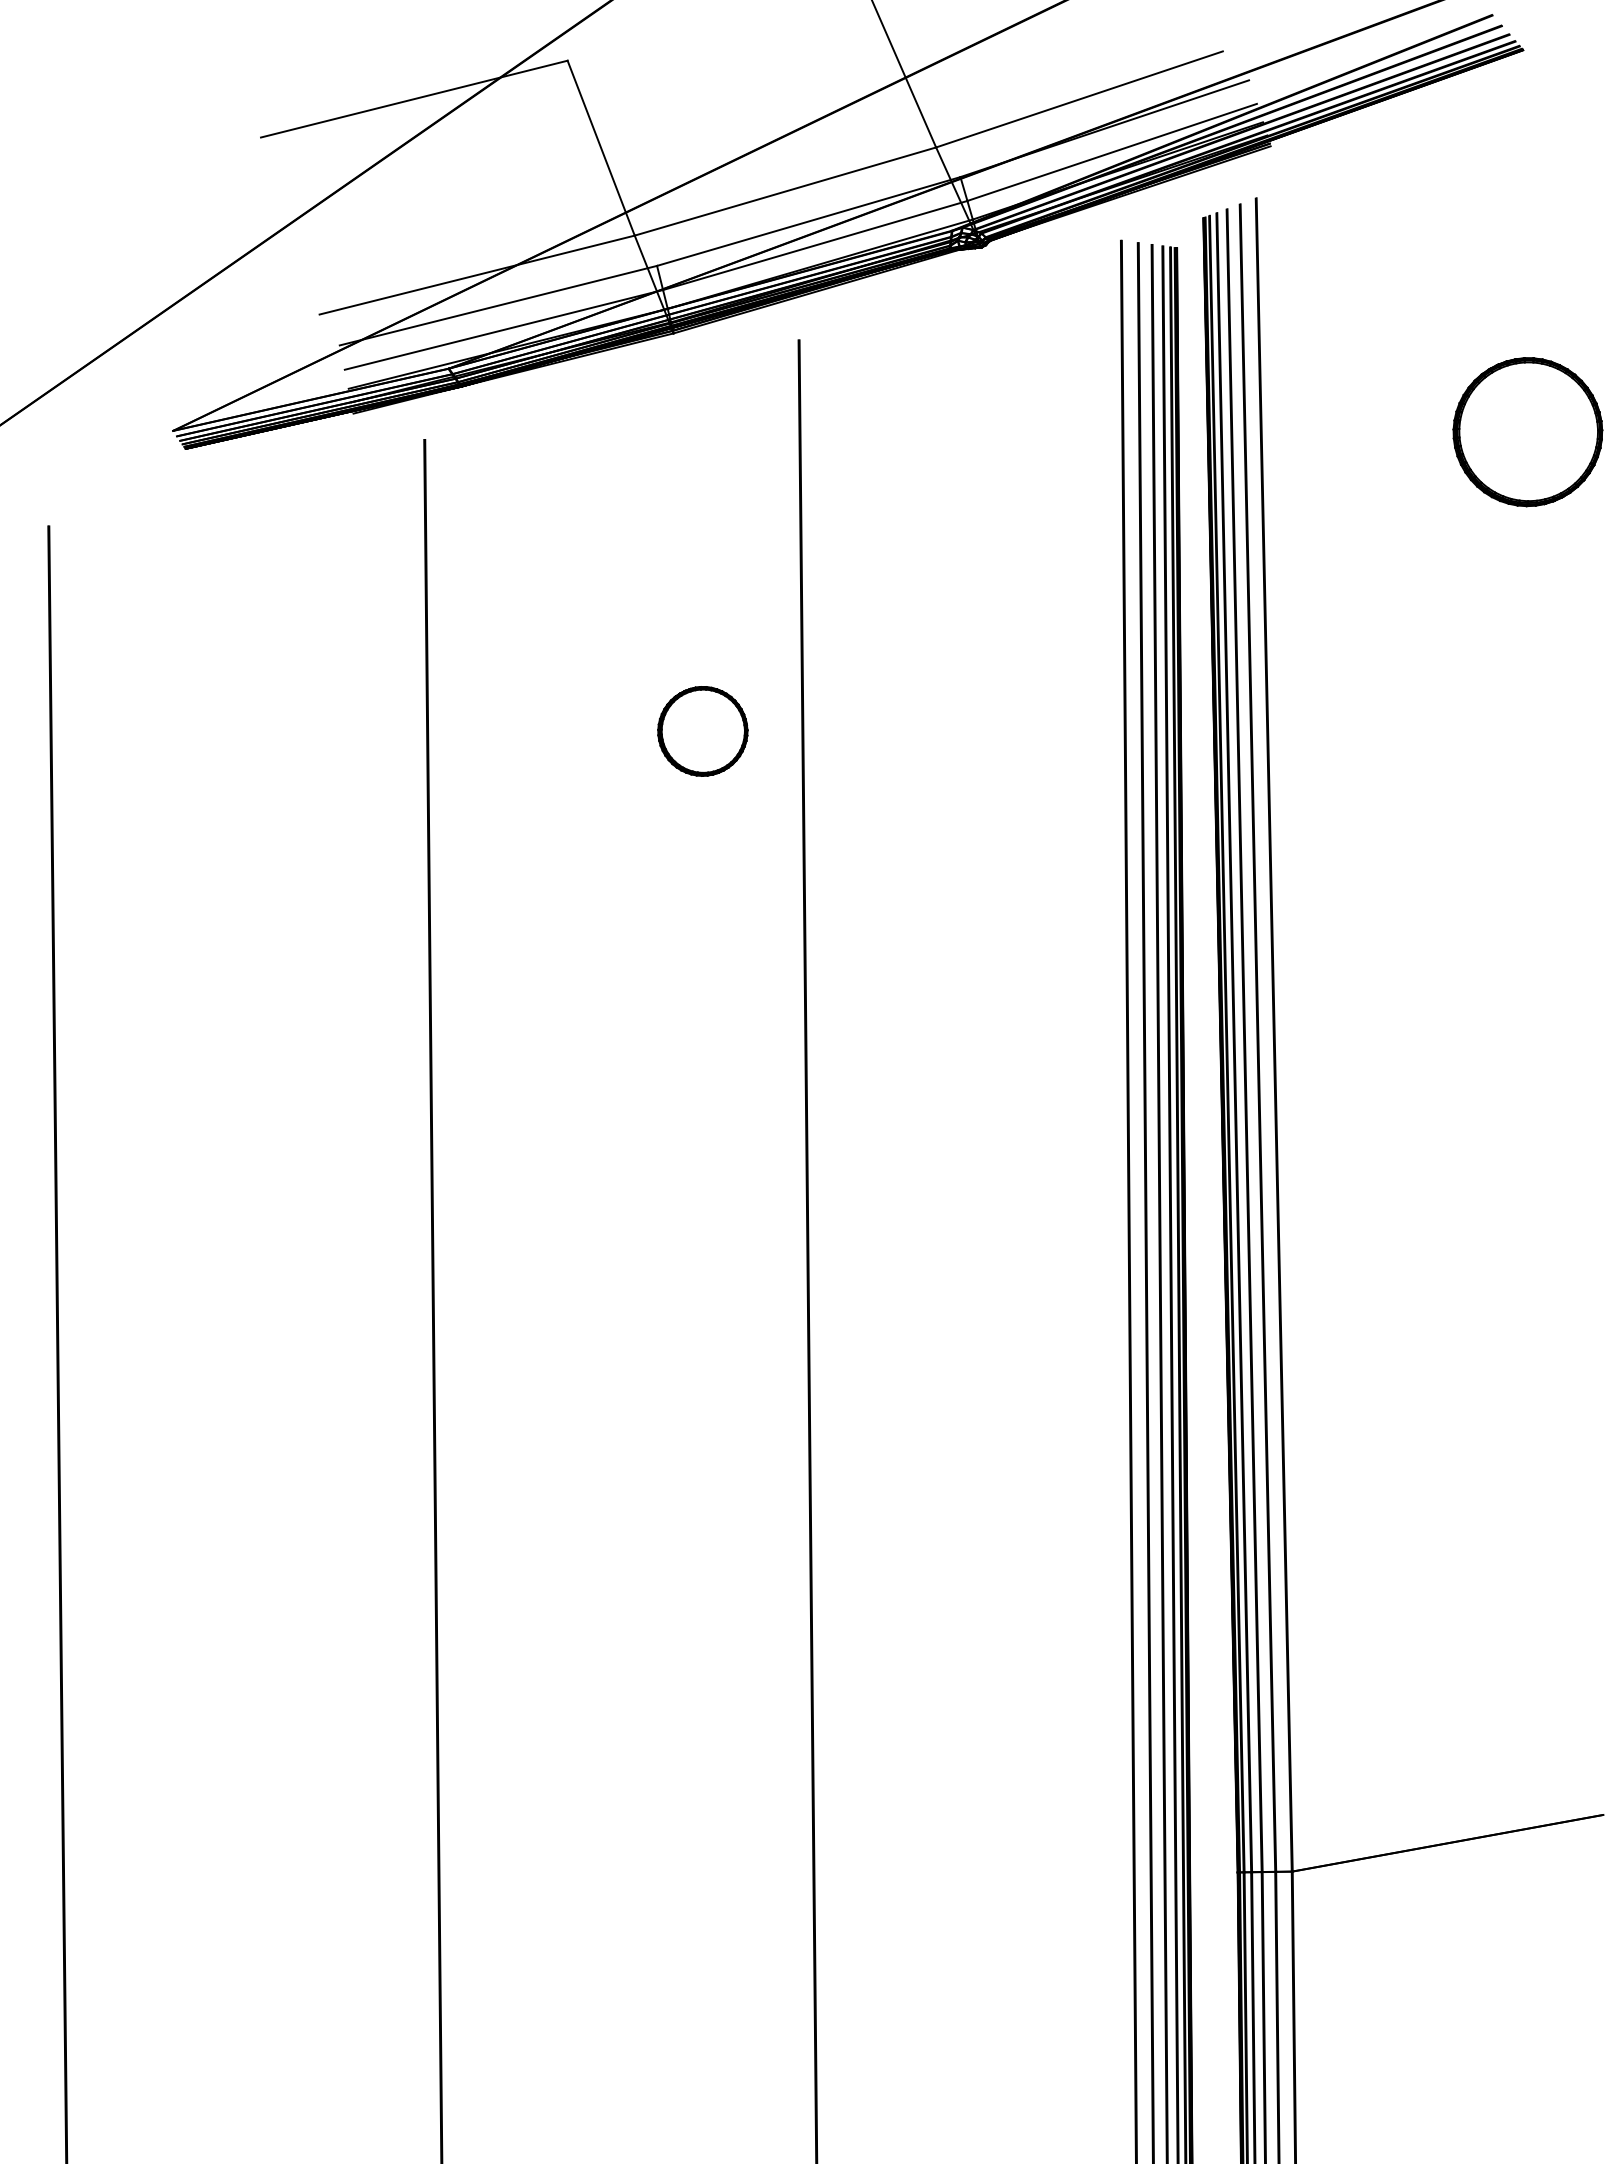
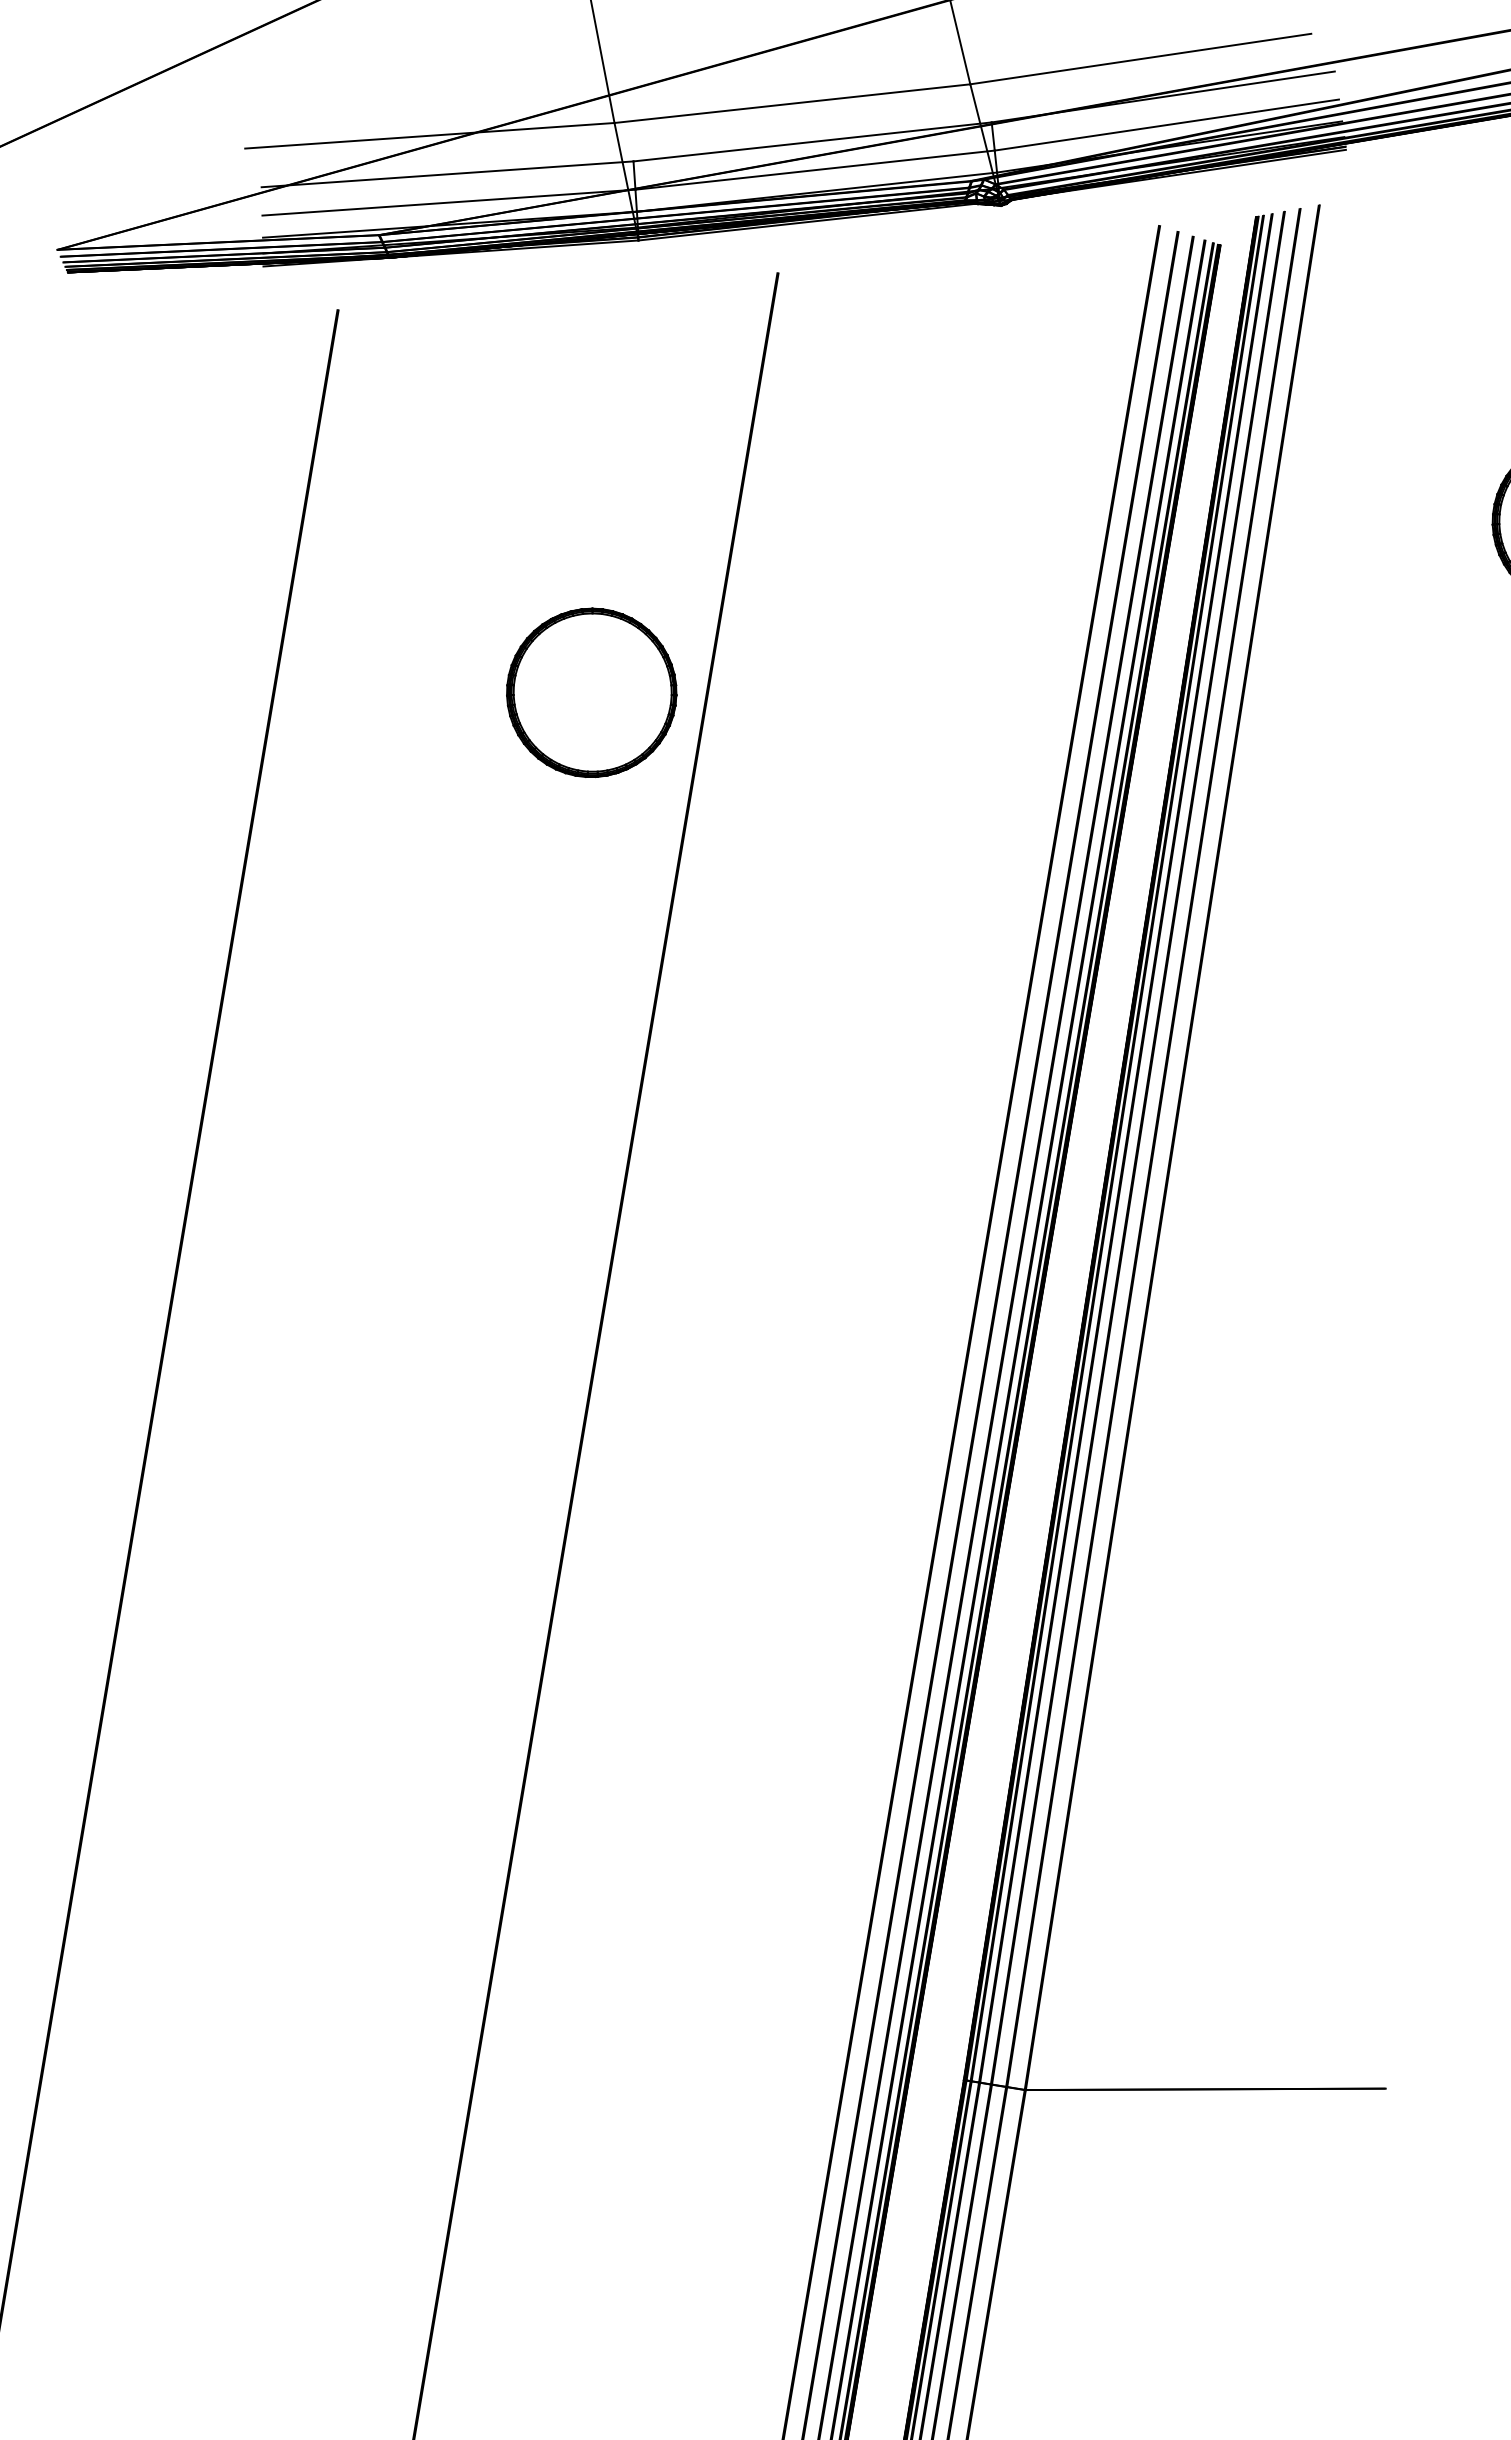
part: (702, 731) -> (591, 692), size x1.67

